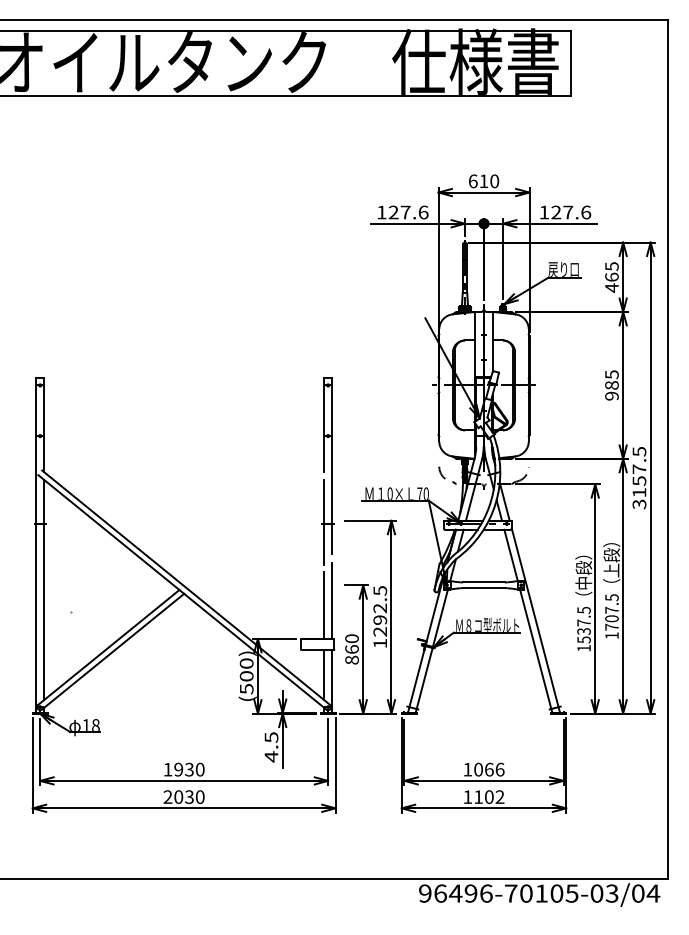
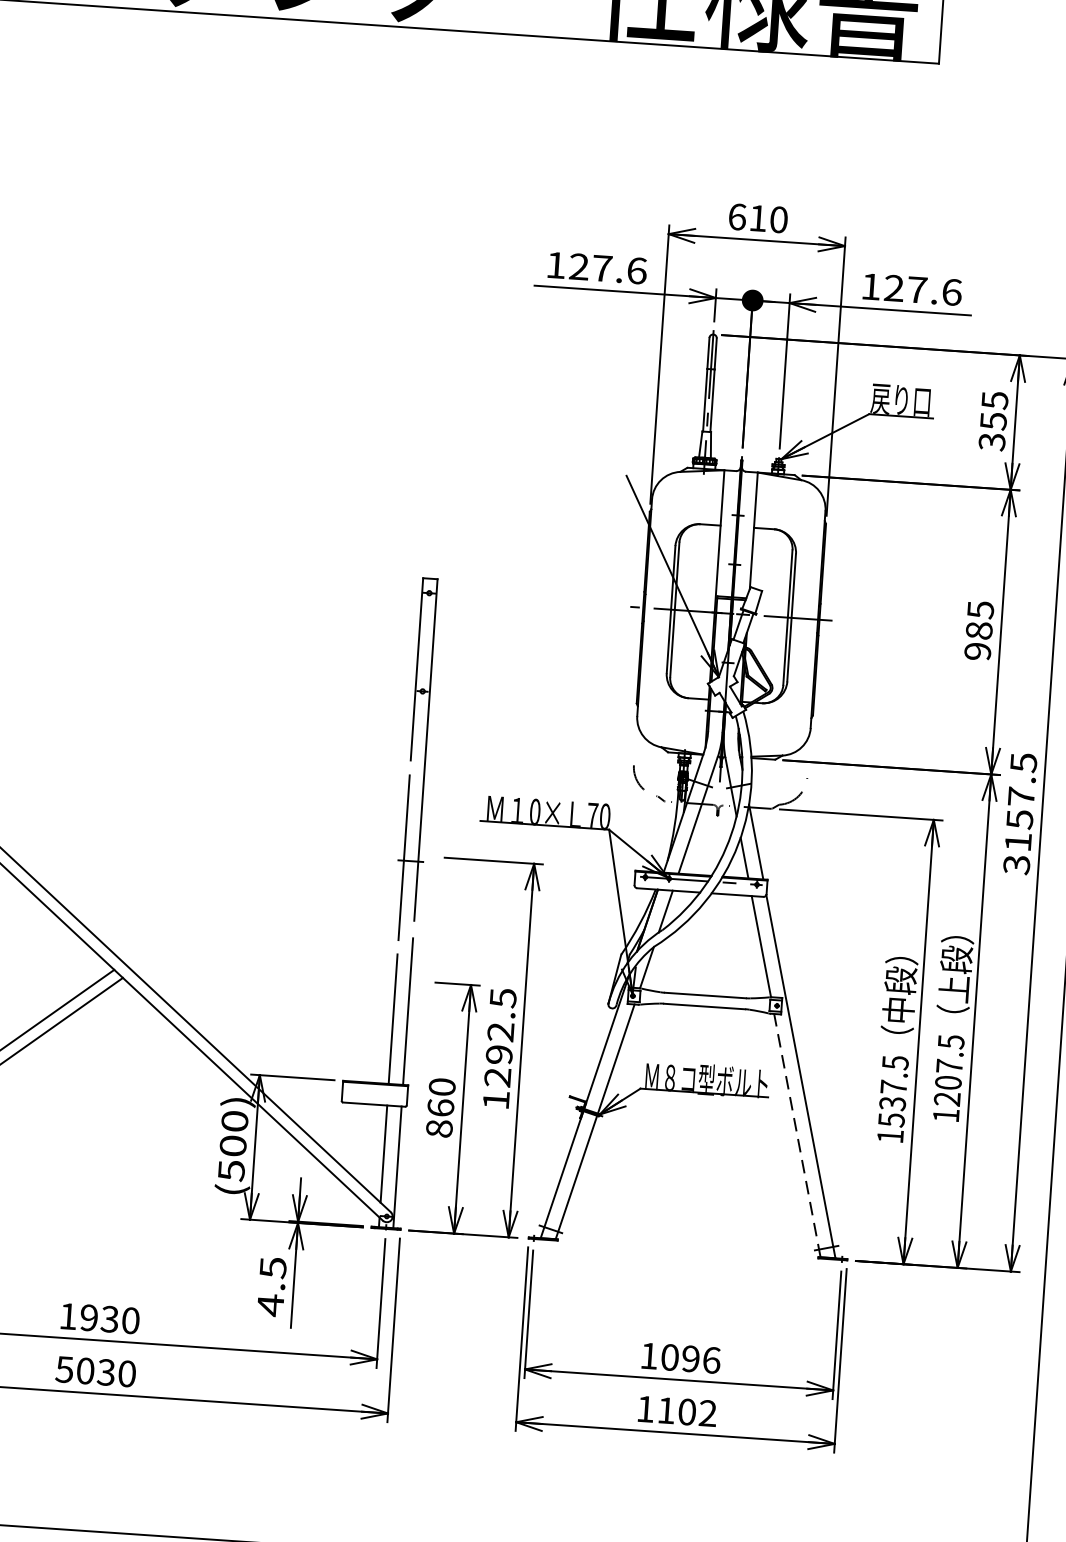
text: (611, 282) -> (991, 431), 465 -> 355
text: (611, 626) -> (946, 1097), 1707.5 -> 1207.5
line: (536, 651) -> (797, 1136), solid -> dashed
text: (488, 769) -> (689, 1358), 1066 -> 1096
text: (167, 796) -> (63, 1368), 2030 -> 5030

